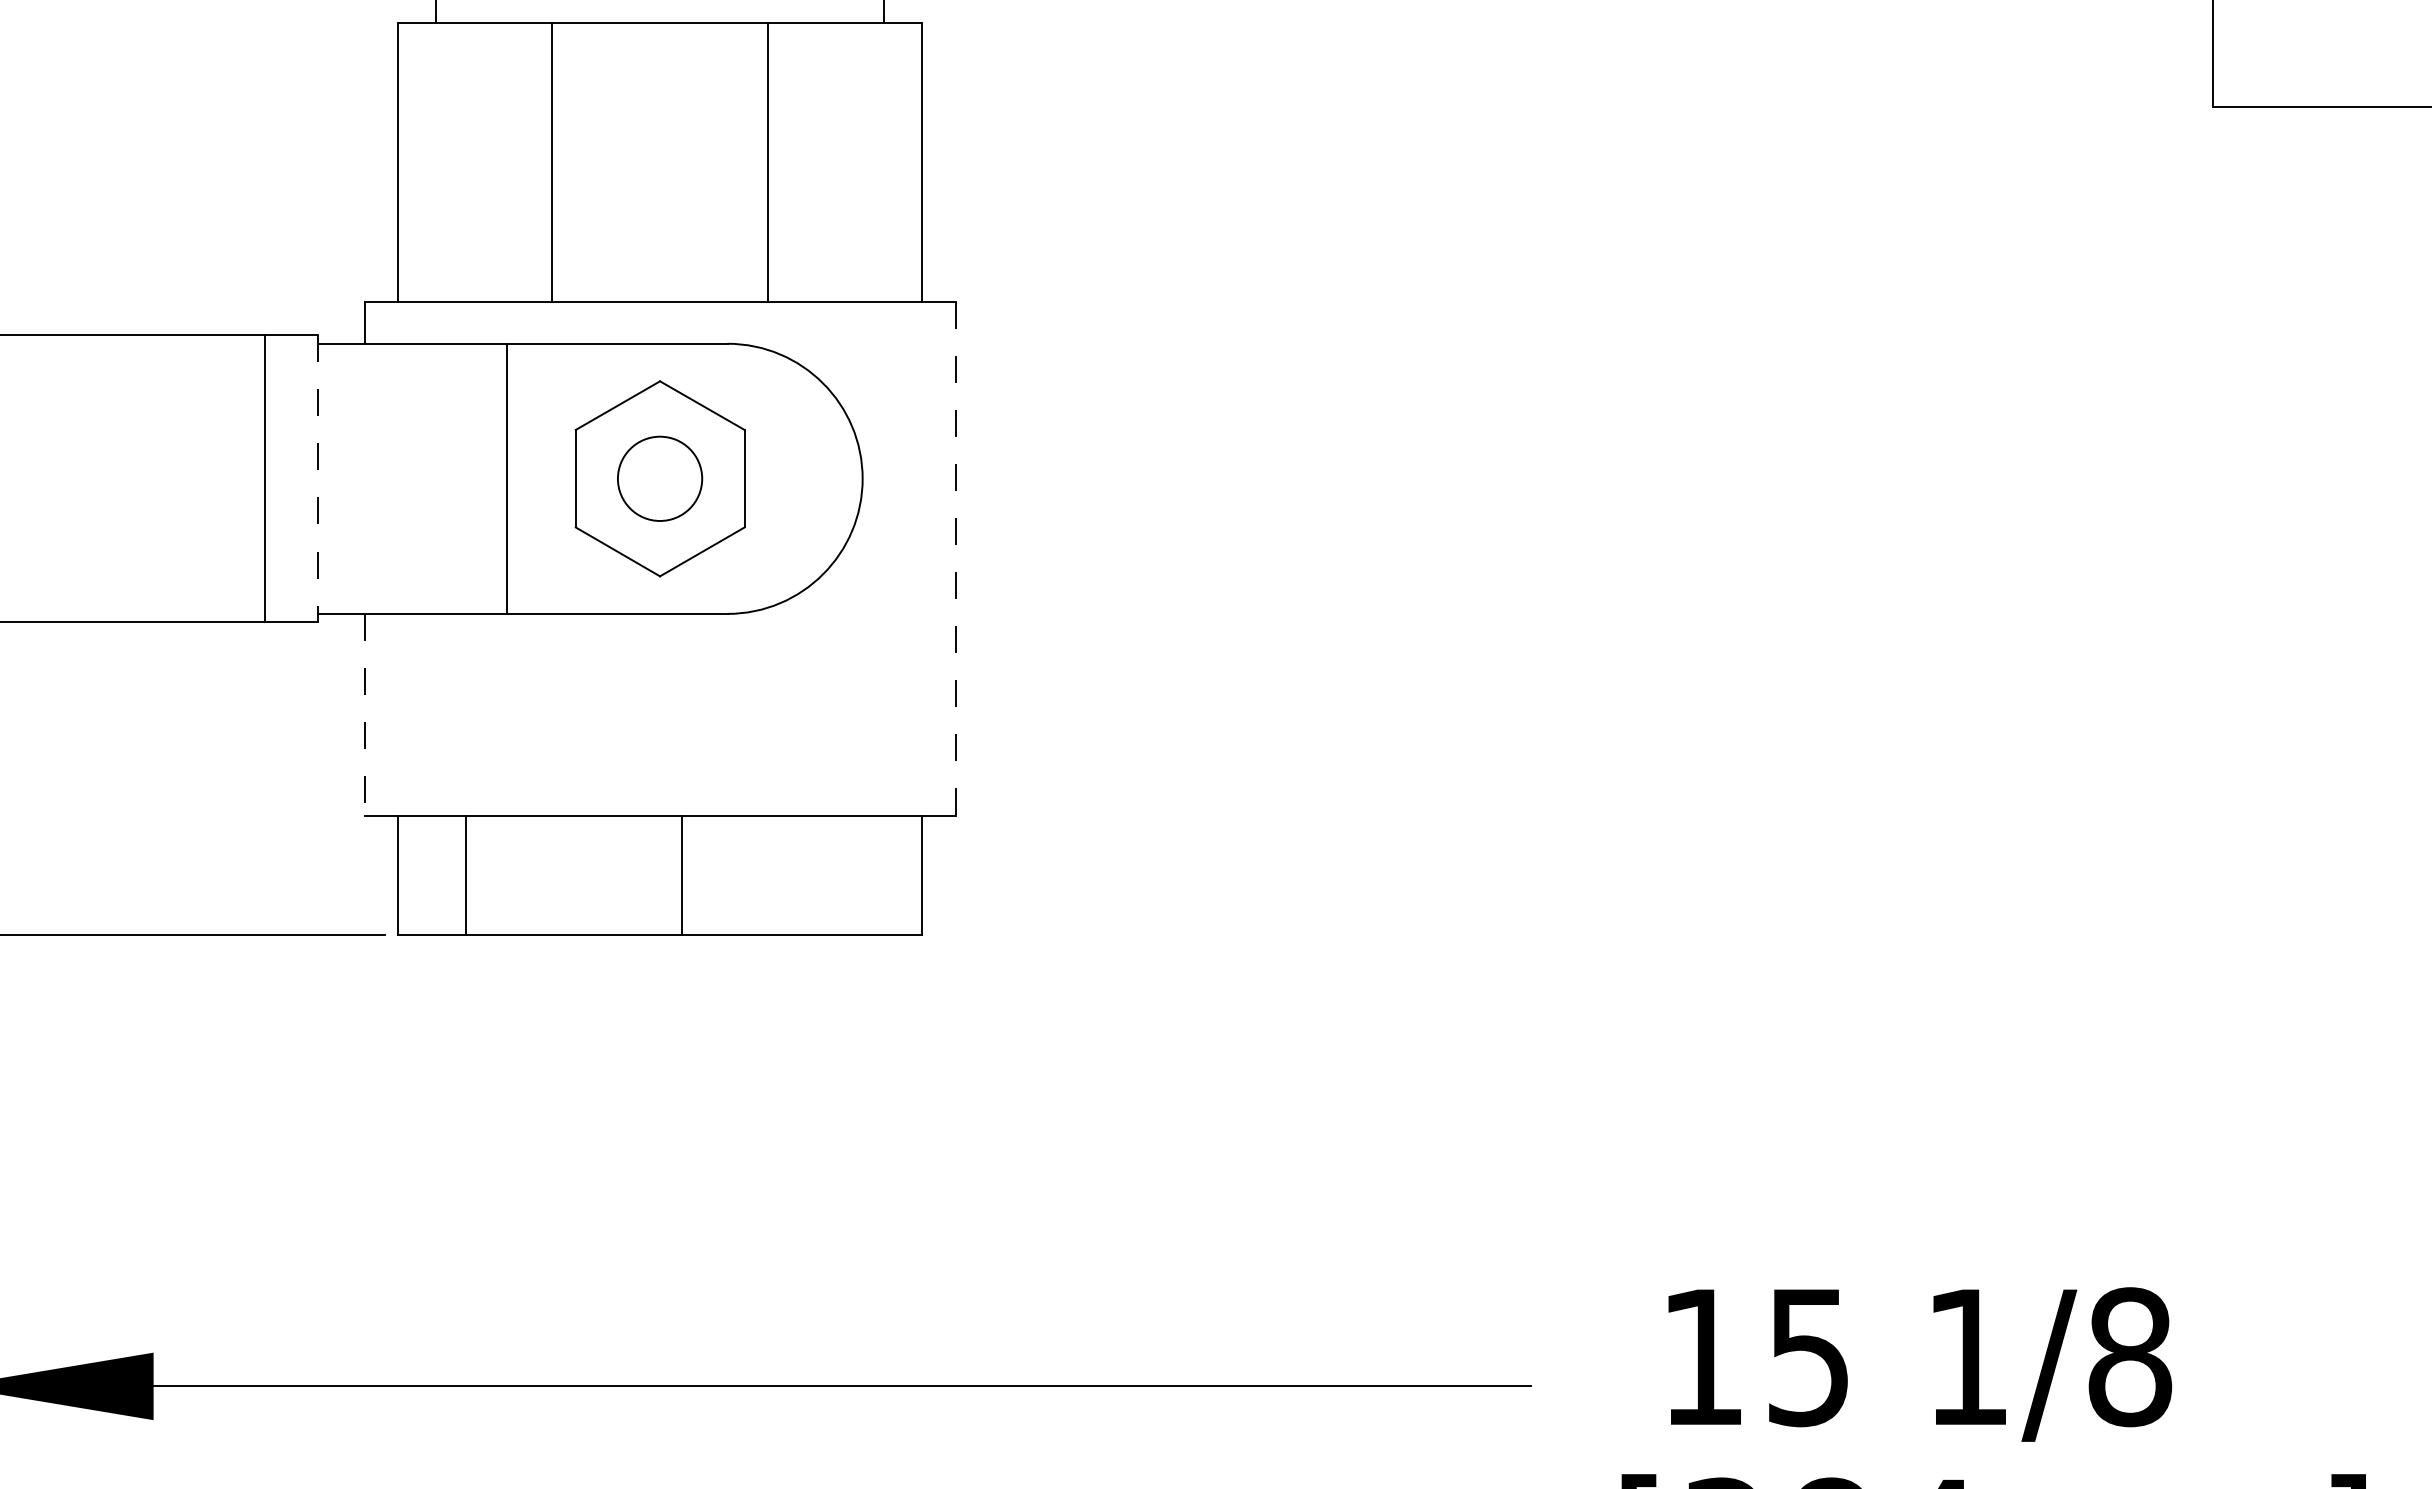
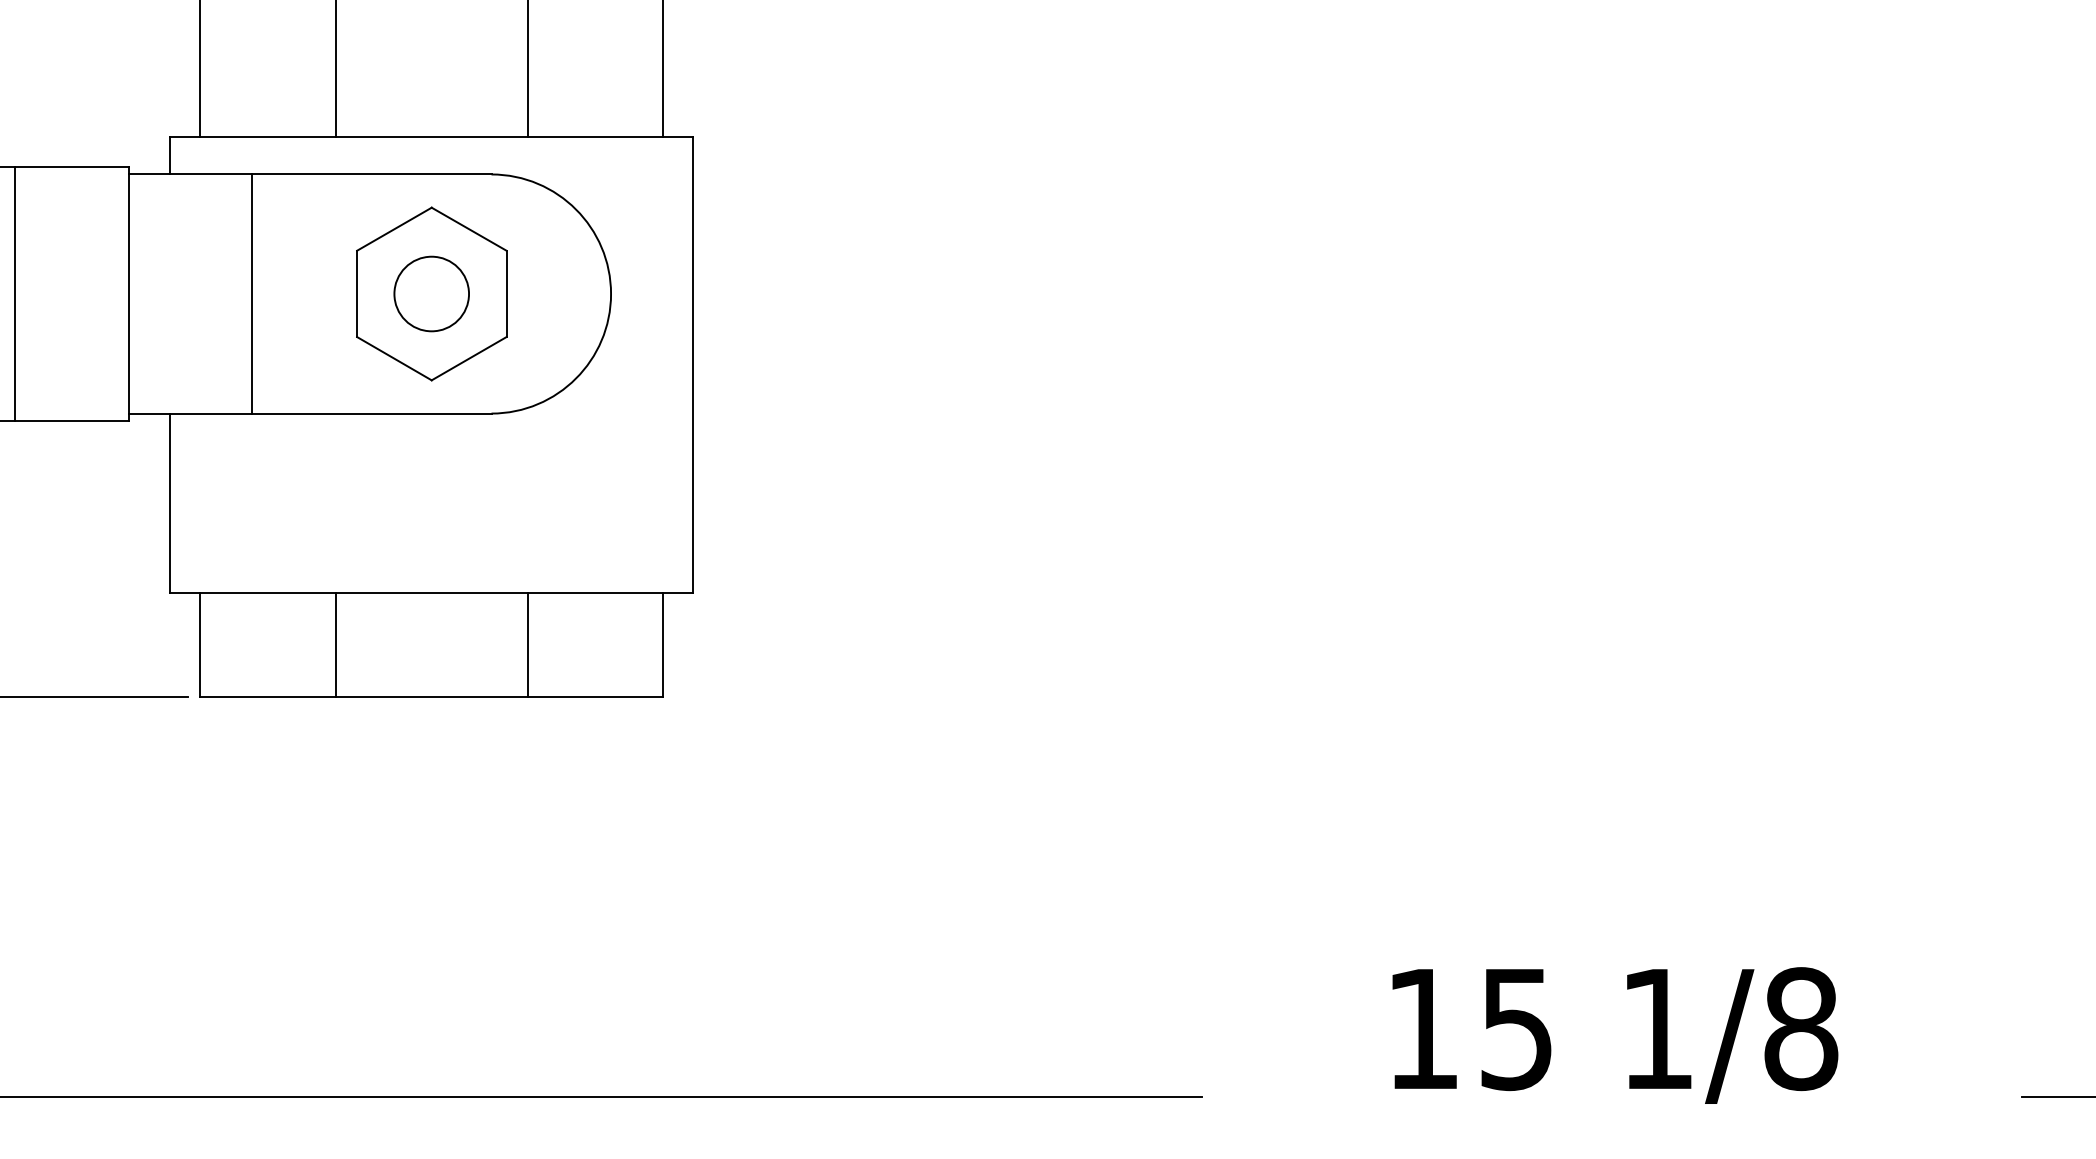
line: (264, 478) -> (15, 293), moved
line: (507, 478) -> (252, 293), moved
line: (318, 479) -> (129, 294), dashed -> solid
line: (955, 559) -> (693, 365), dashed -> solid
line: (364, 715) -> (170, 503), dashed -> solid
line: (465, 875) -> (335, 645), moved
line: (682, 875) -> (527, 645), moved
text: (1920, 1364) -> (1615, 1035), moved

